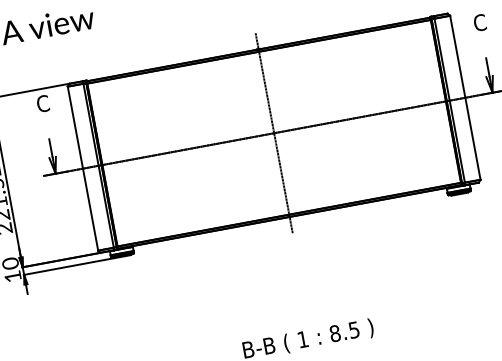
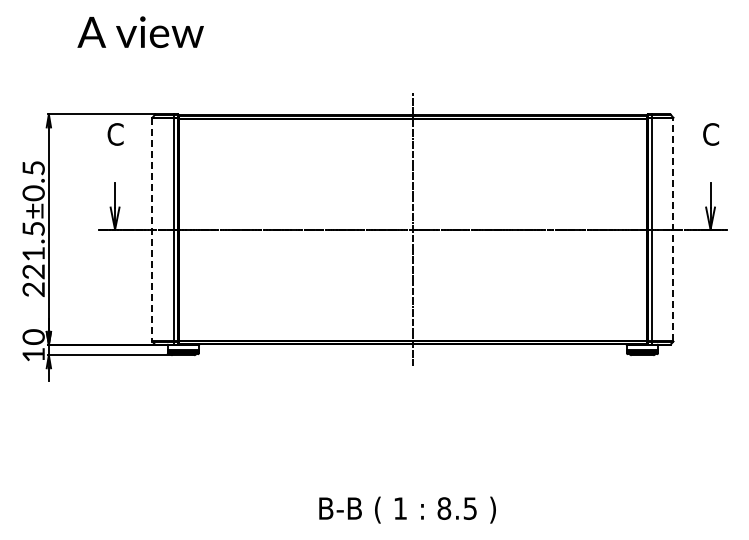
line: (465, 97) -> (673, 229), solid -> dashed
line: (83, 168) -> (152, 229), solid -> dashed

